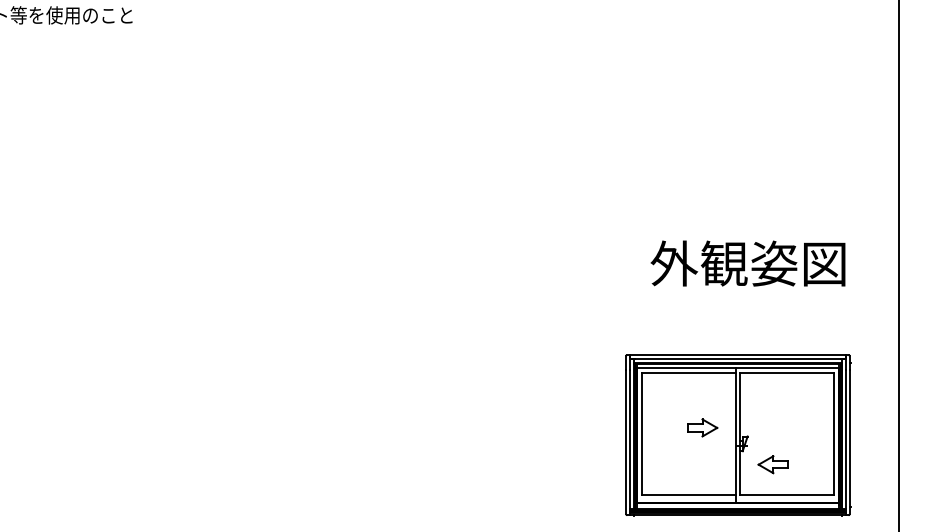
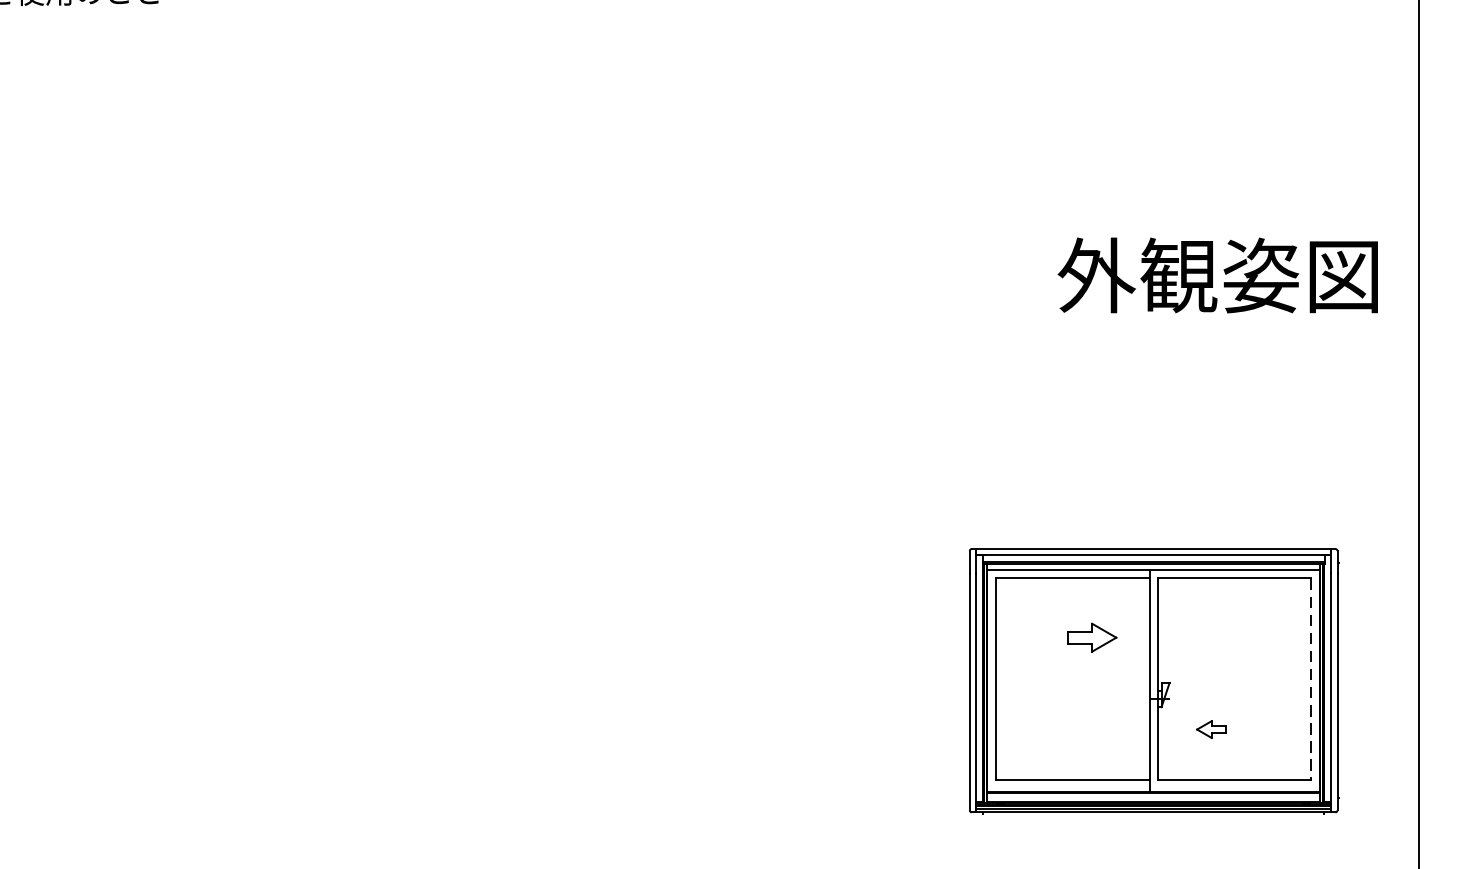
text: (747, 263) -> (1217, 275), moved
part: (702, 427) -> (1092, 636), moved
line: (833, 434) -> (1310, 679), solid -> dashed
part: (772, 464) -> (1210, 729), size x0.6

